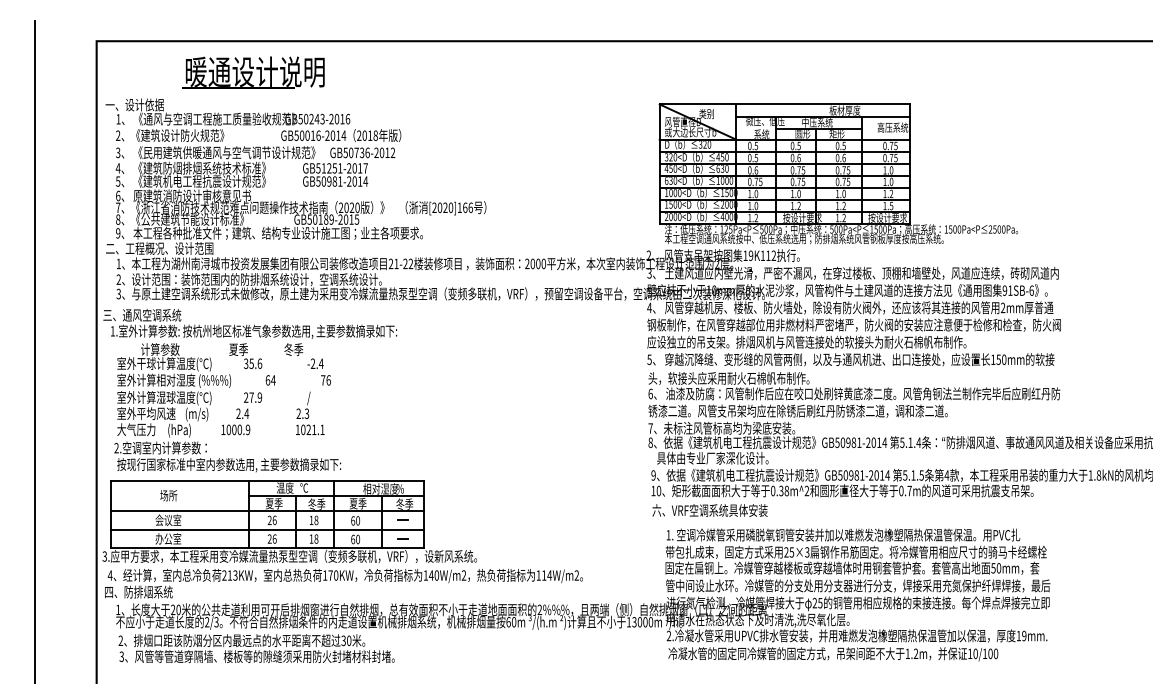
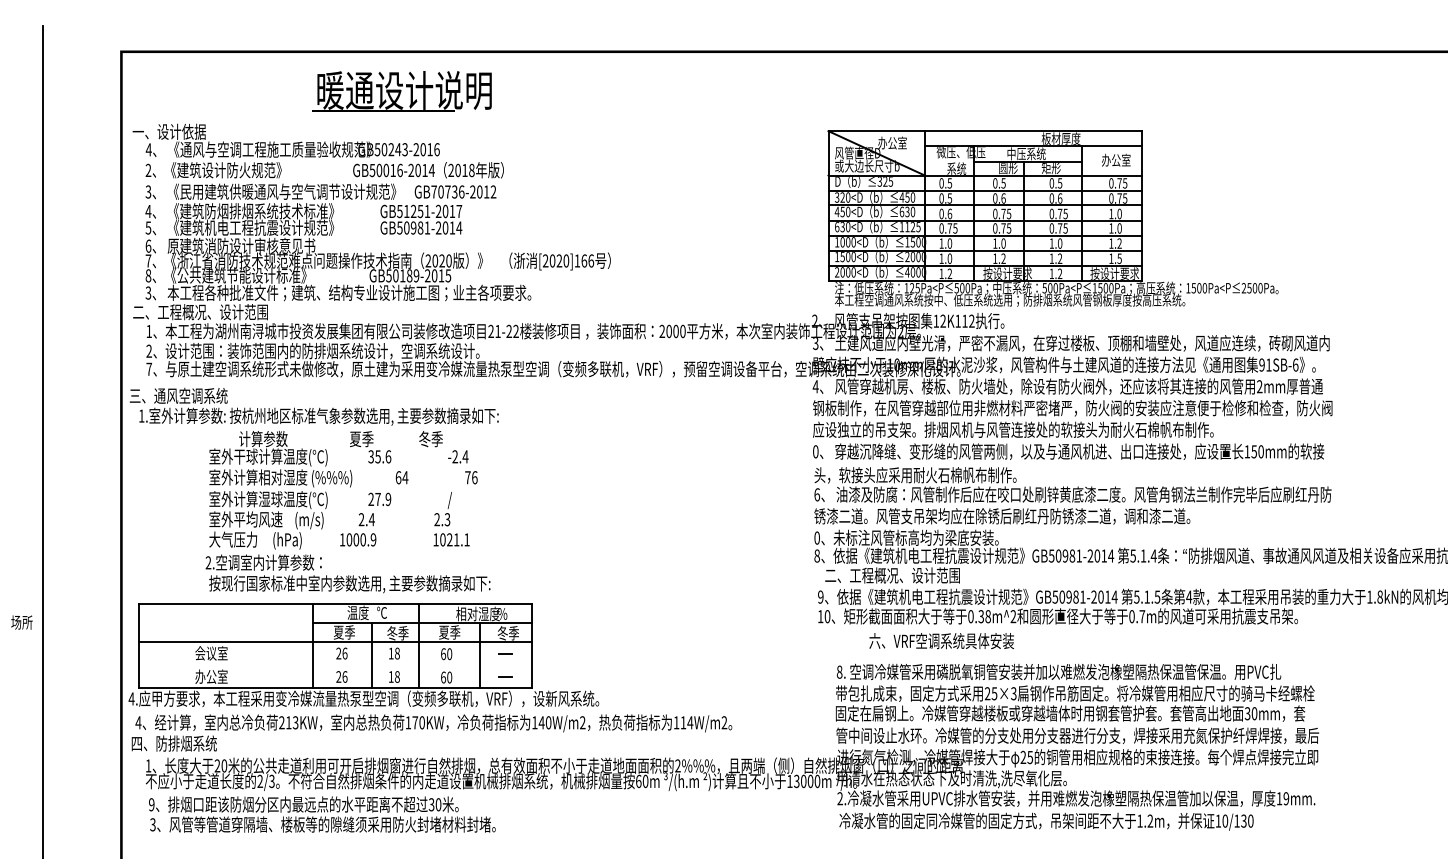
text: (252, 72) -> (401, 91), moved
text: (710, 113) -> (892, 142), 类别 -> 办公室
text: (118, 119) -> (148, 149), 1 -> 4
text: (893, 126) -> (1121, 159), 高压系统 -> 办公室
text: (709, 144) -> (890, 181), 320 -> 325
text: (345, 152) -> (433, 191), GB50736-2012 -> GB70736-2012
text: (726, 181) -> (912, 227), 1000 -> 1125
text: (118, 232) -> (148, 292), 9 -> 3
text: (750, 255) -> (942, 321), 19K112 -> 12K112
text: (119, 293) -> (149, 368), 3 -> 7
text: (649, 359) -> (815, 451), 5 -> 0
text: (227, 408) -> (347, 512), moved
text: (650, 428) -> (816, 537), 7 -> 0
text: (713, 458) -> (895, 575), 具体由专业厂家深化设计。 -> 二、工程概况、设计范围
text: (168, 495) -> (21, 622), moved
text: (709, 510) -> (941, 641), moved
line: (267, 529) -> (335, 665), removed
text: (668, 534) -> (839, 671), 1. -> 8.
text: (104, 556) -> (131, 698), 3. -> 4.
text: (993, 568) -> (1247, 713), 50mm -> 30mm
text: (120, 641) -> (151, 805), 2 -> 9
text: (990, 653) -> (1243, 820), 10/100 -> 10/130

